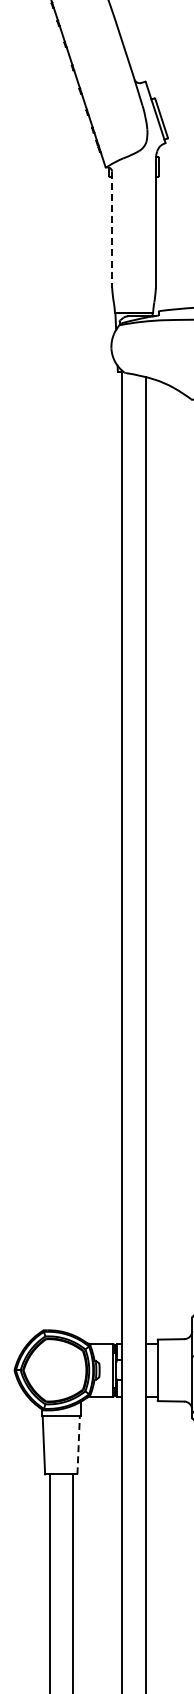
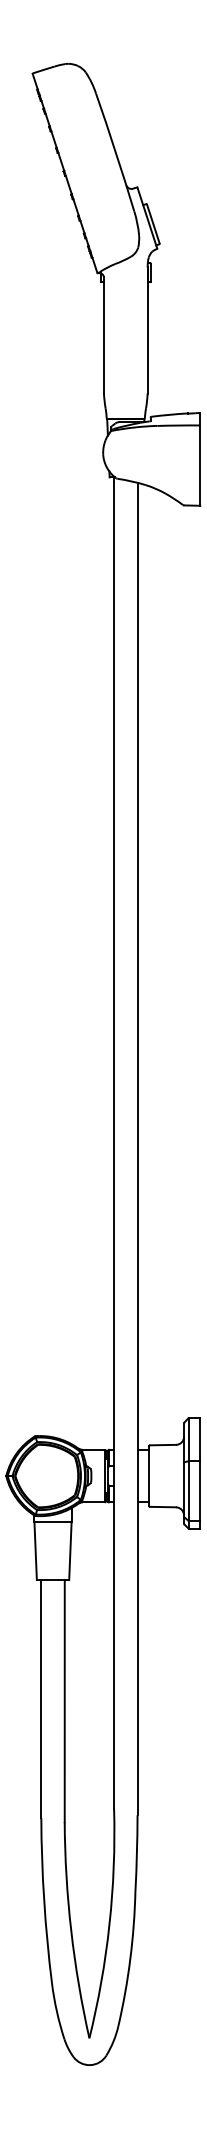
line: (112, 230) -> (104, 336), dashed -> solid
line: (78, 1444) -> (70, 1550), dashed -> solid

